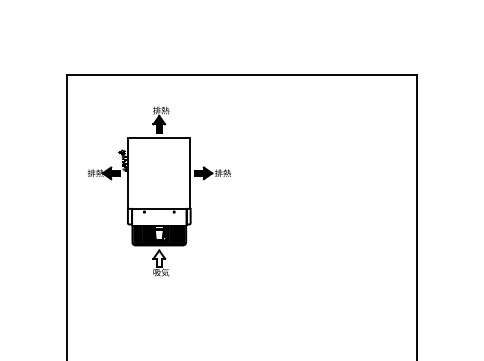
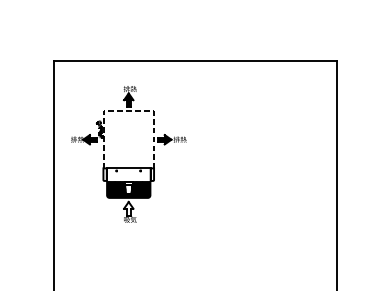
line: (159, 137) -> (128, 110), solid -> dashed

